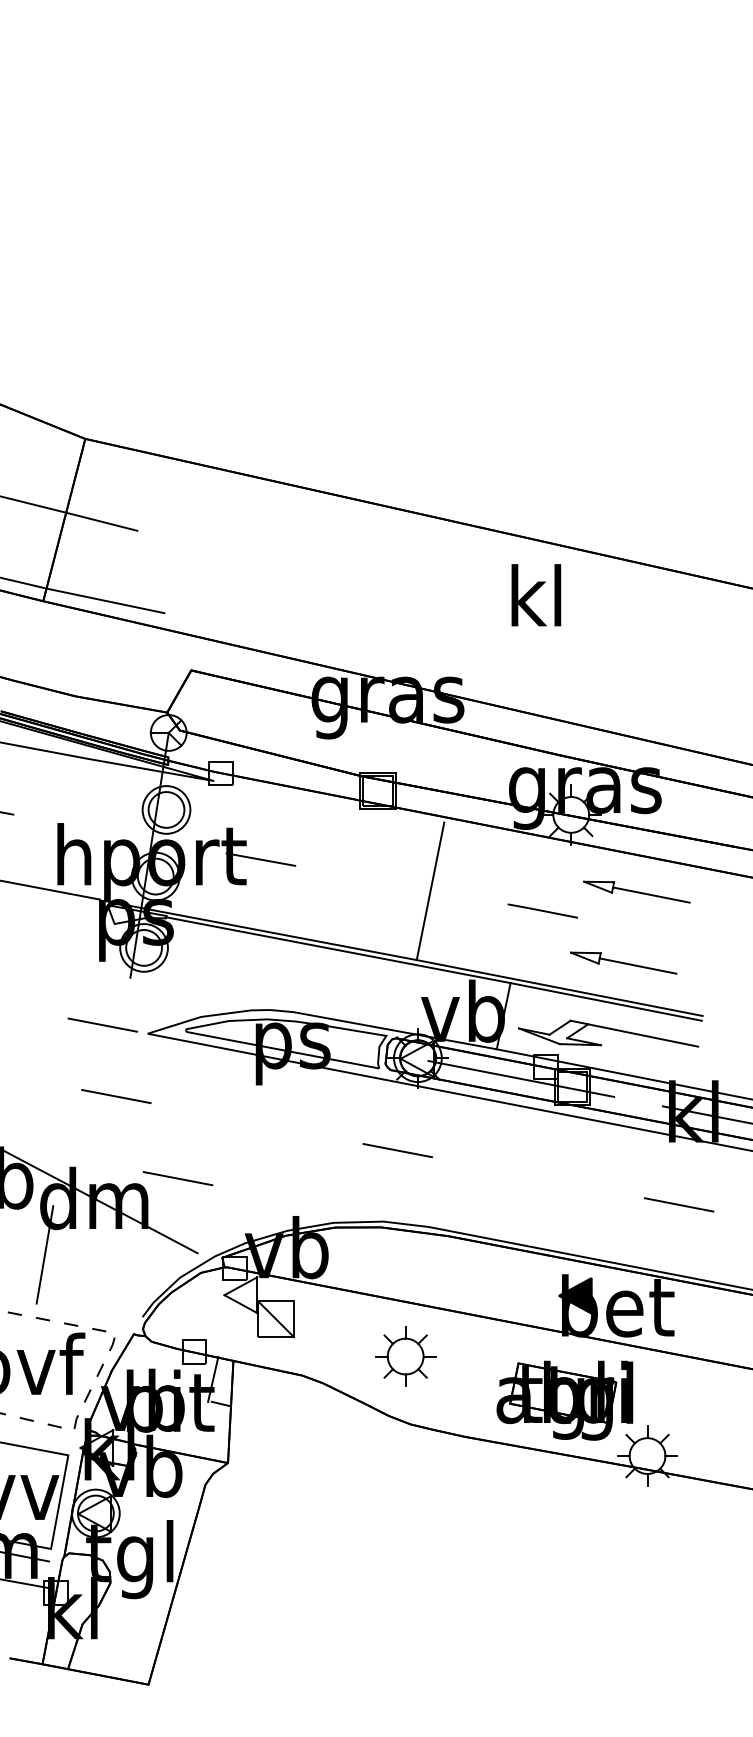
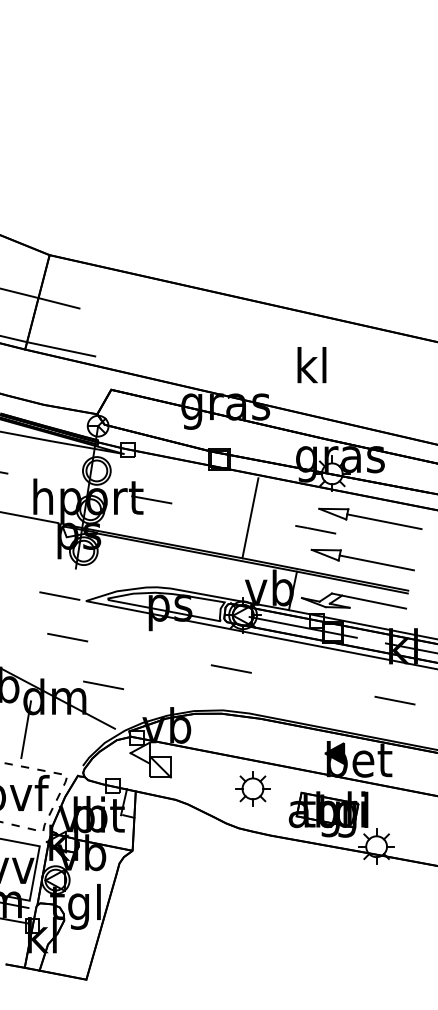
text: (535, 595) -> (311, 365), moved
part: (636, 891) -> (370, 518), size x1.67
part: (623, 962) -> (362, 559), size x1.67
part: (404, 1355) -> (252, 788), moved

